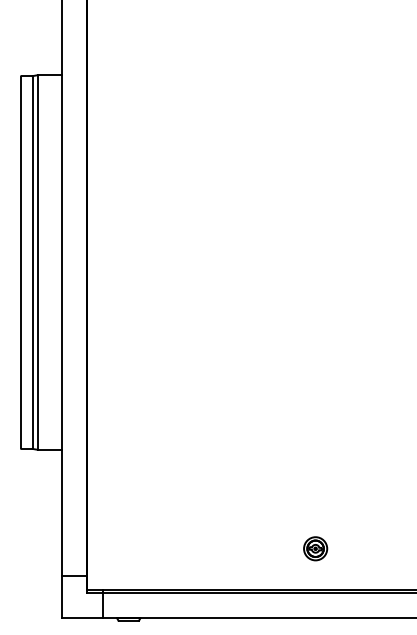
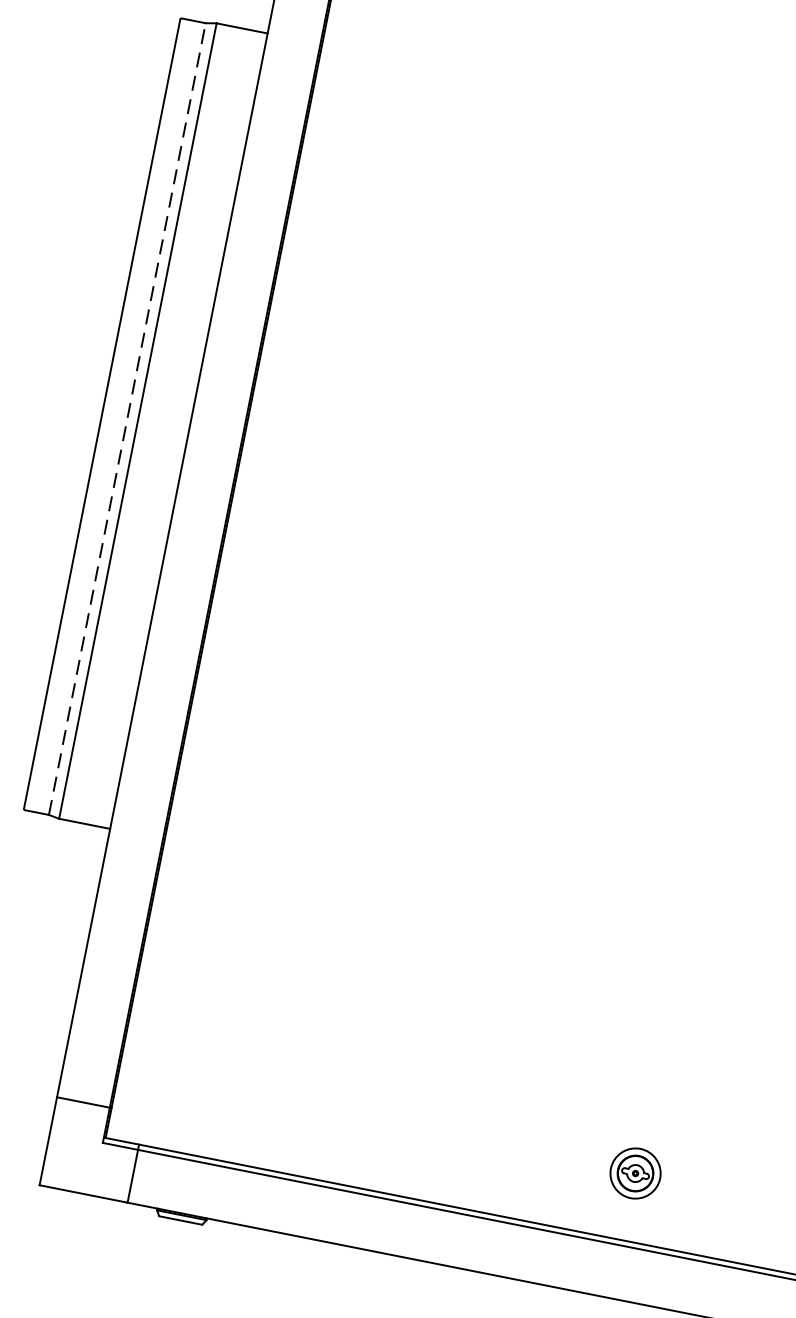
line: (32, 262) -> (127, 418), solid -> dashed
part: (315, 548) -> (635, 1172), moved

